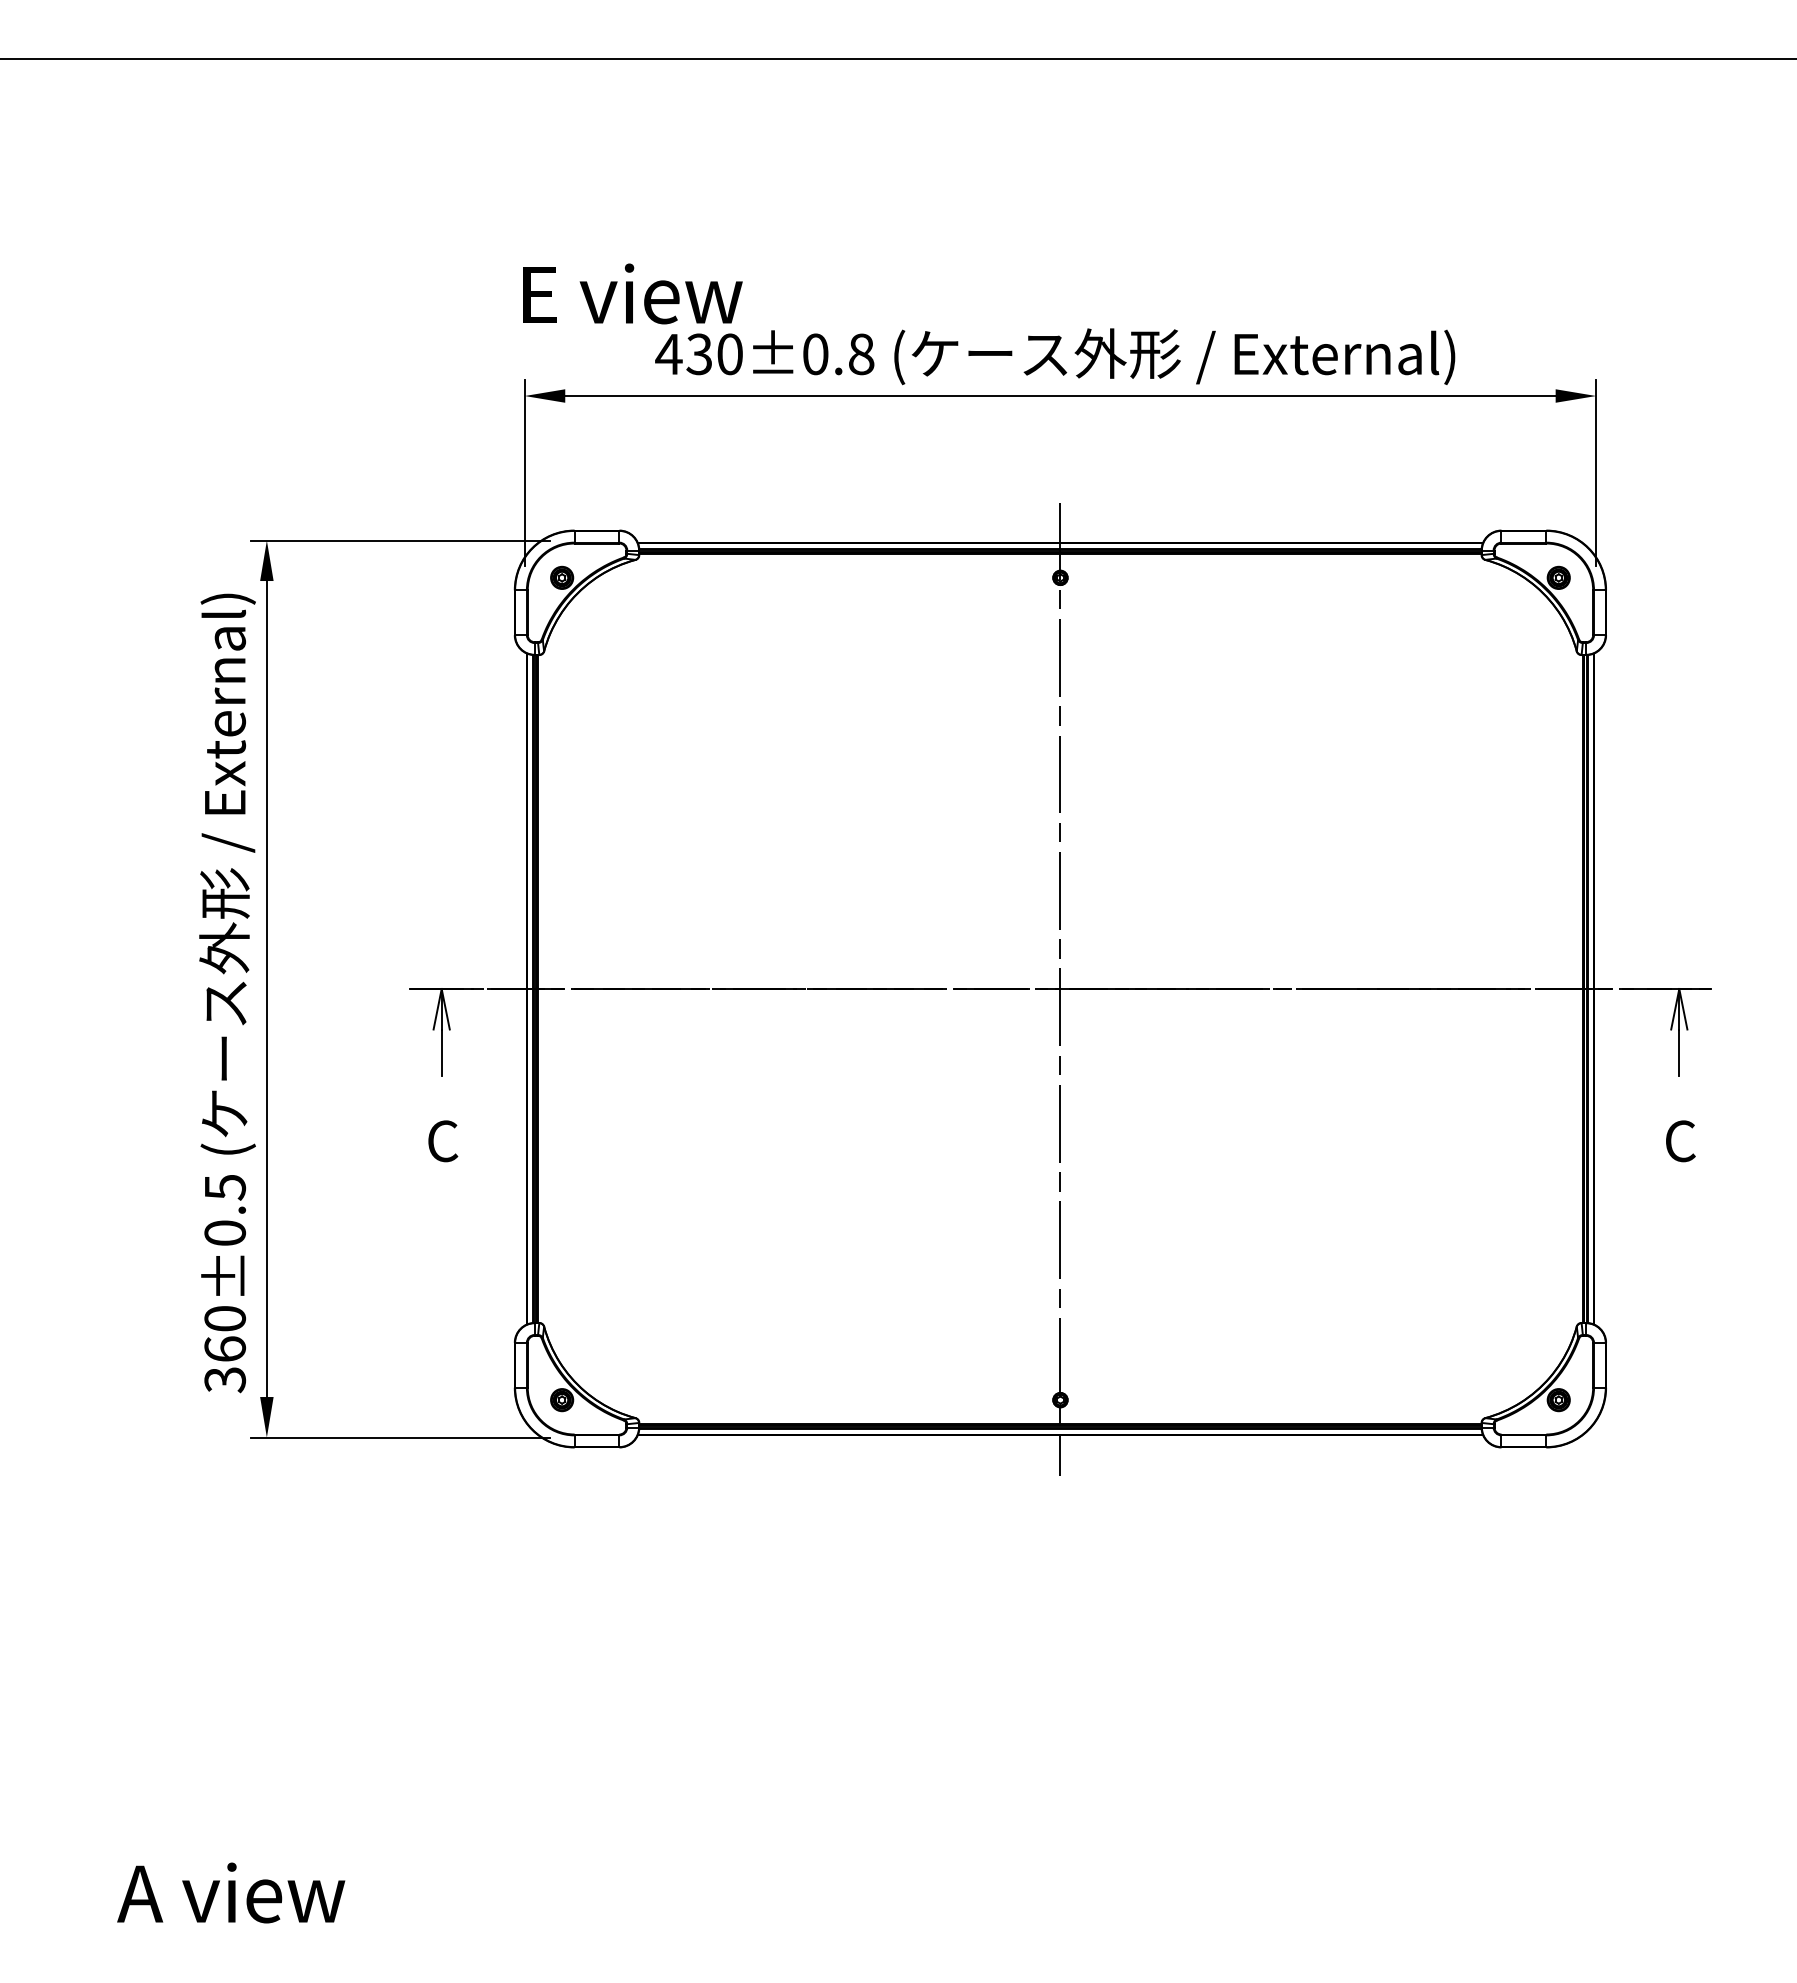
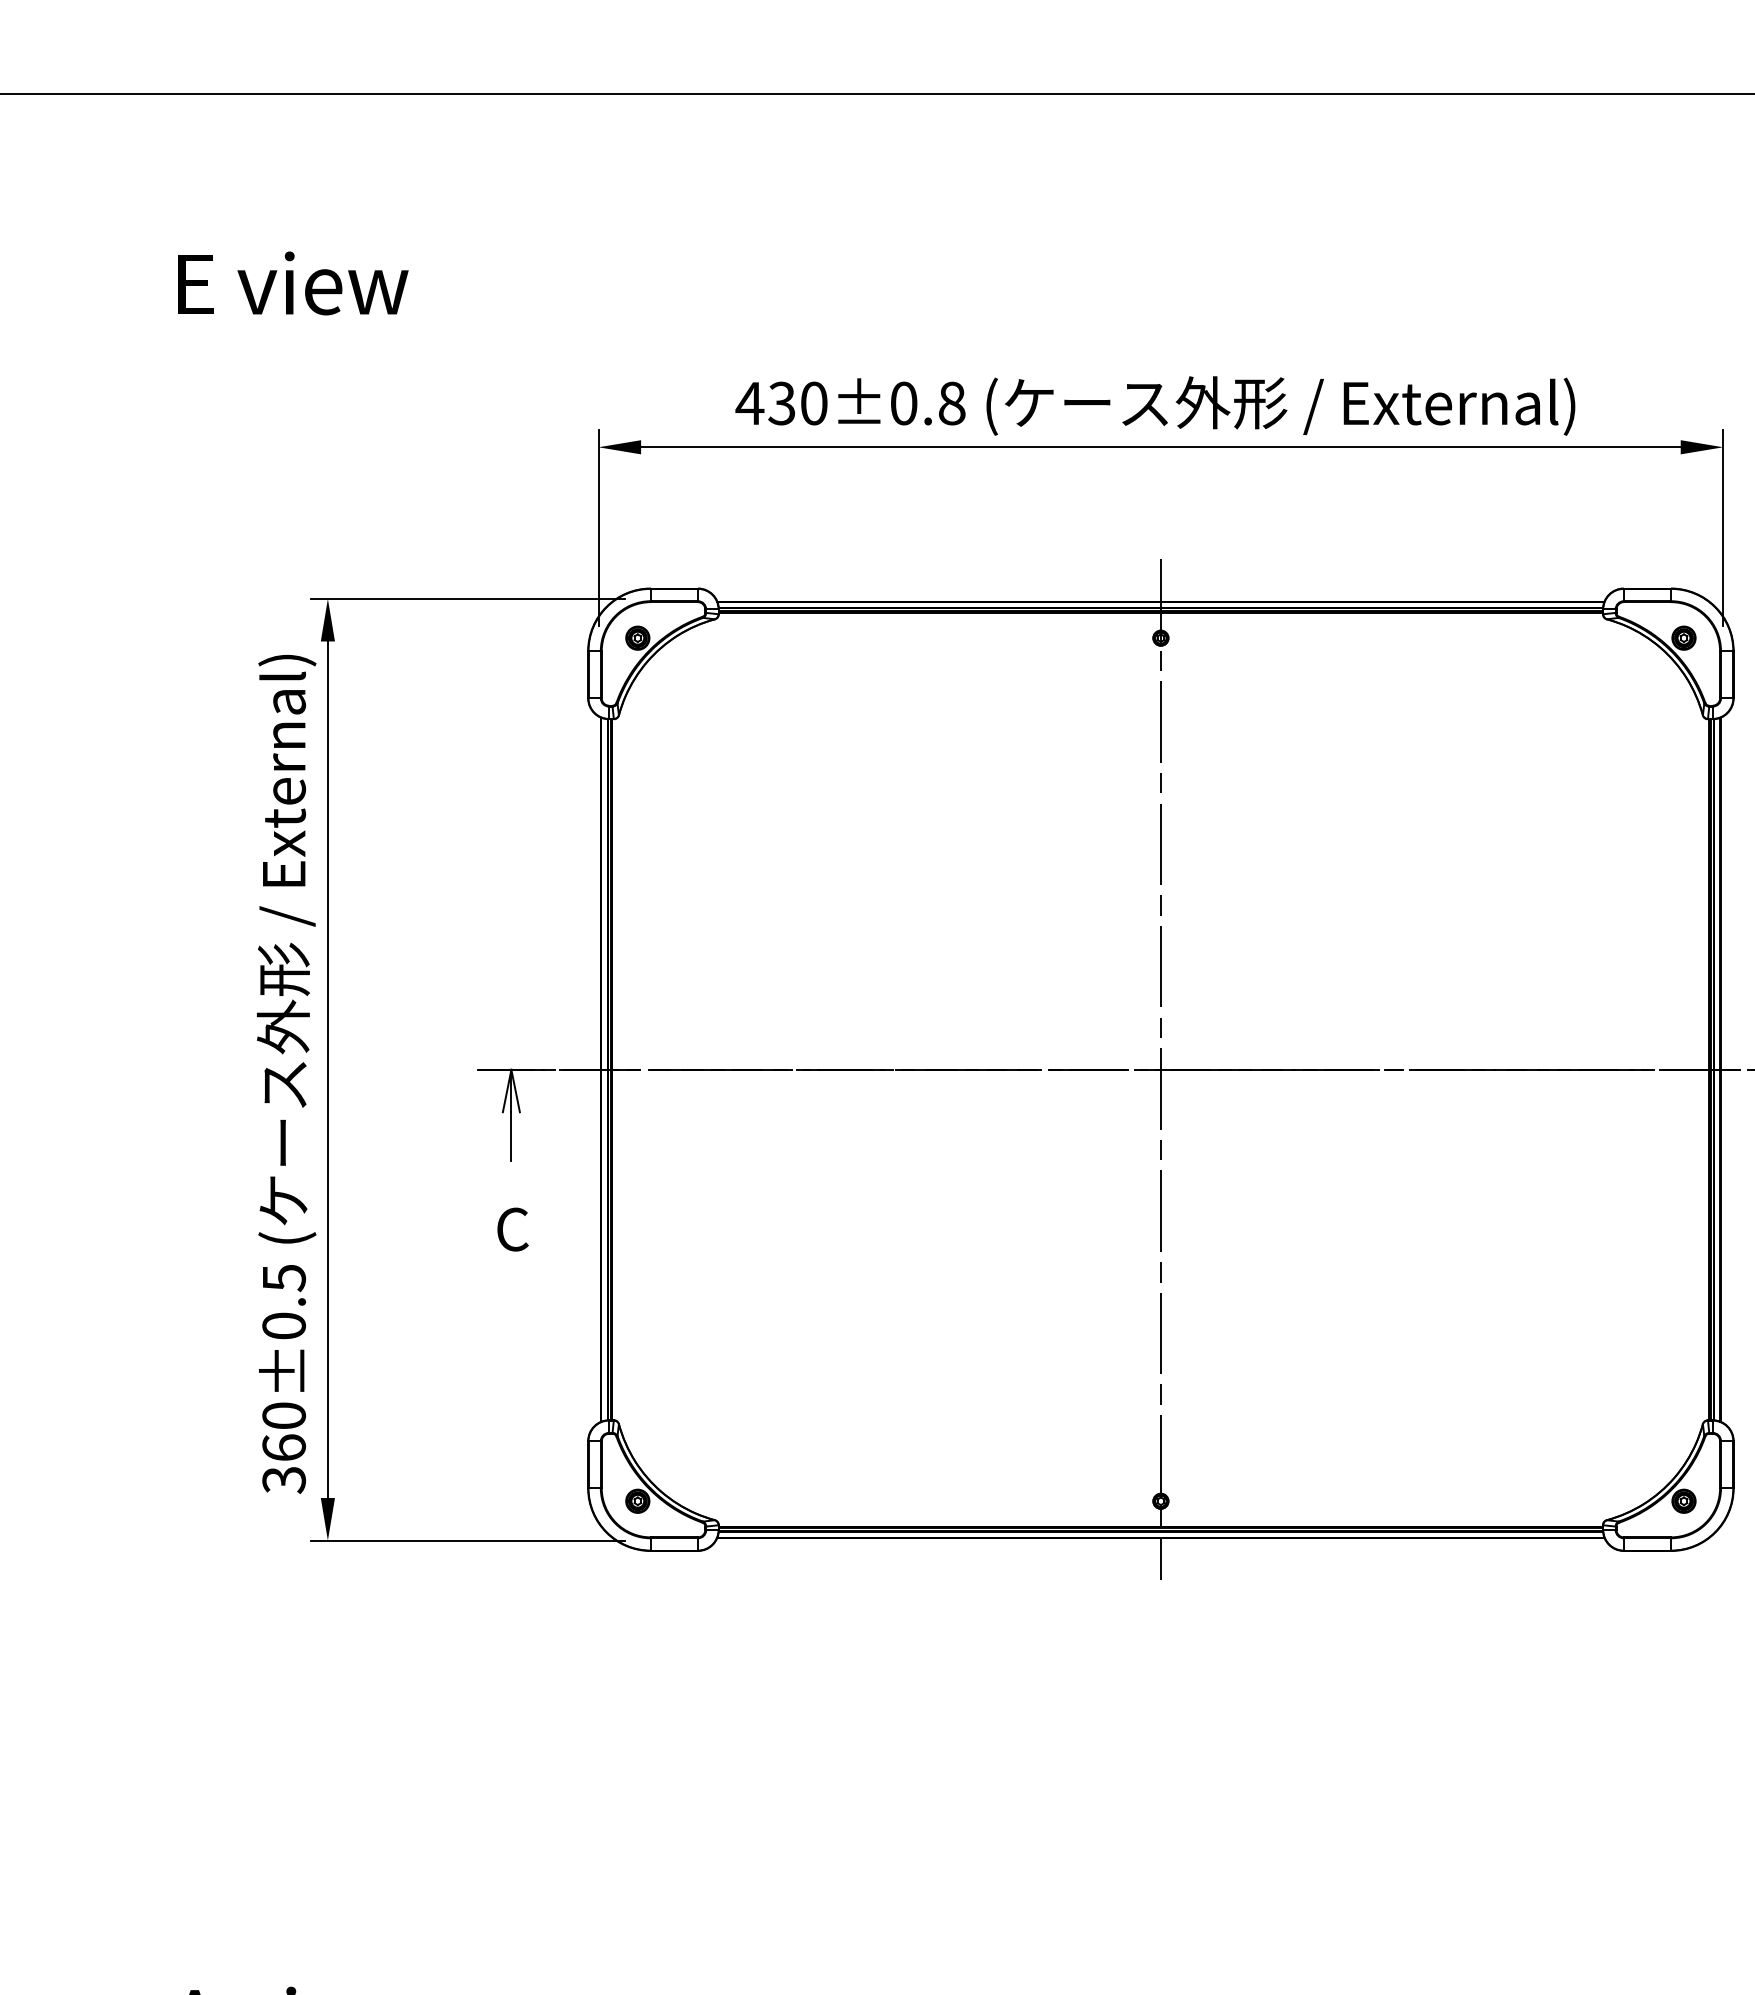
text: (632, 293) -> (292, 282), moved

